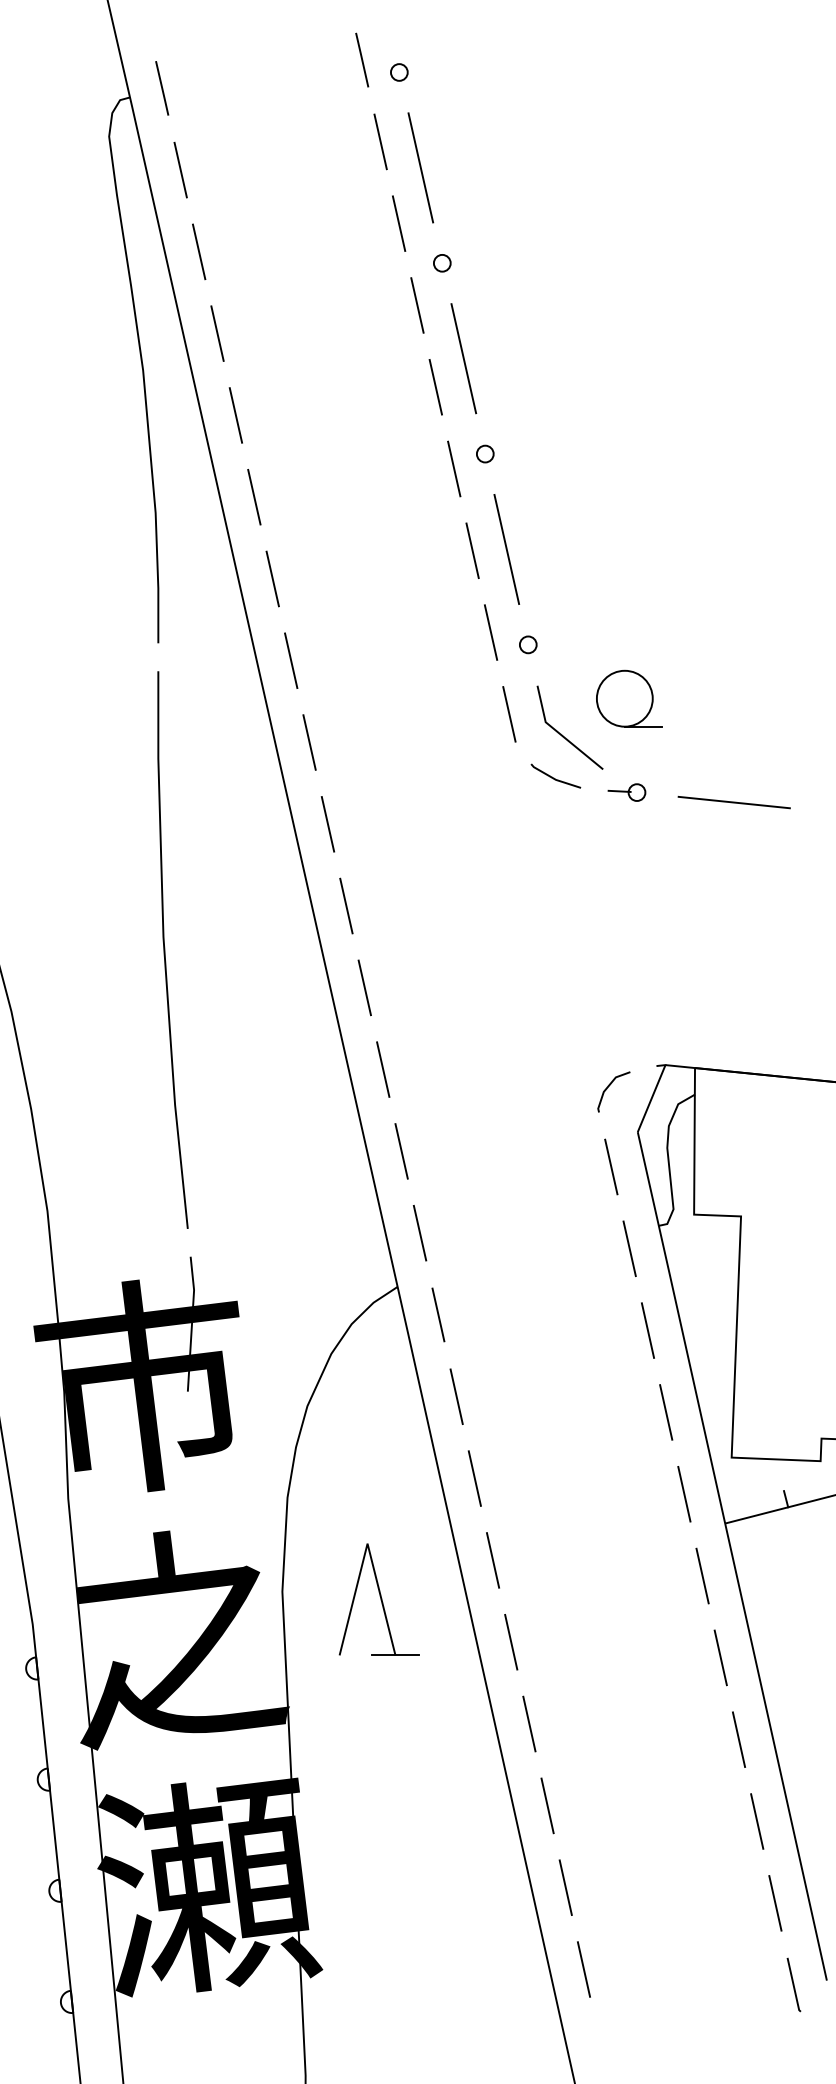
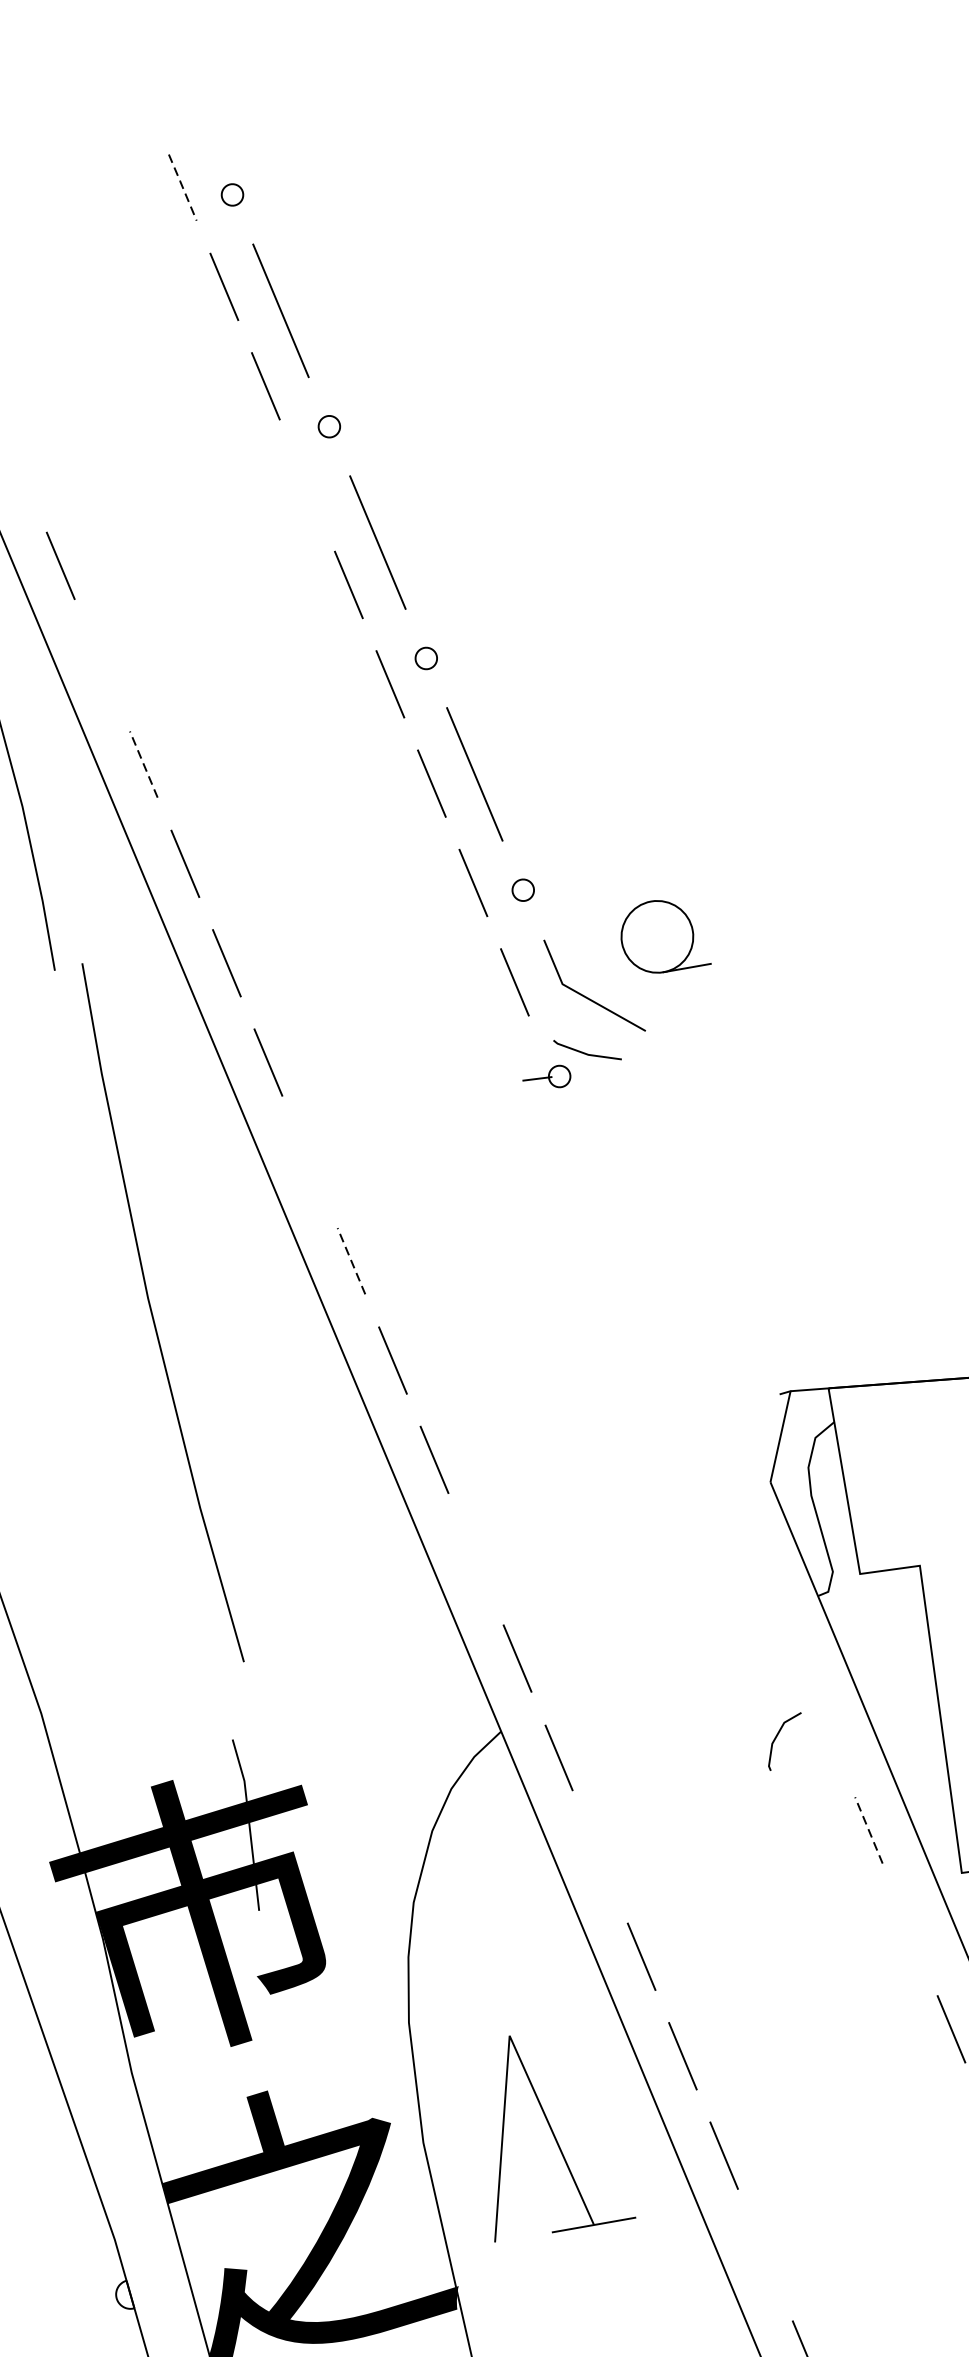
line: (362, 59) -> (182, 186), solid -> dashed
line: (198, 251) -> (18, 466), removed
line: (417, 305) -> (307, 485), removed
line: (235, 415) -> (101, 665), removed
line: (254, 497) -> (144, 764), solid -> dashed
part: (626, 792) -> (546, 1078), moved
line: (733, 802) -> (818, 1043), removed
line: (327, 824) -> (309, 1162), removed
line: (346, 906) -> (351, 1261), solid -> dashed
line: (165, 949) -> (153, 1313), moved
line: (607, 1089) -> (776, 1739), moved
line: (401, 1151) -> (475, 1559), removed
line: (611, 1166) -> (744, 1531), removed
line: (629, 1248) -> (785, 1631), removed
line: (647, 1330) -> (827, 1730), removed
line: (456, 1396) -> (600, 1857), removed
line: (666, 1412) -> (869, 1830), solid -> dashed
line: (684, 1493) -> (910, 1928), removed
part: (378, 1599) -> (546, 2131), size x1.4
line: (529, 1723) -> (765, 2254), removed

